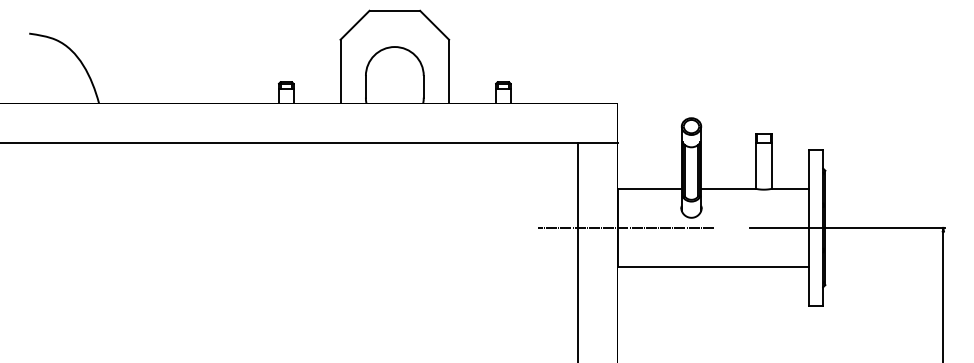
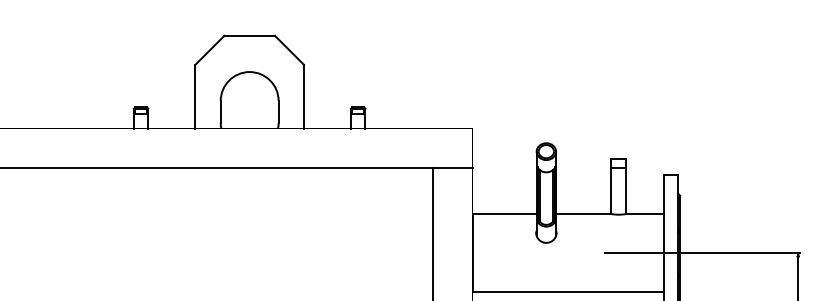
line: (625, 227) -> (480, 252), removed

